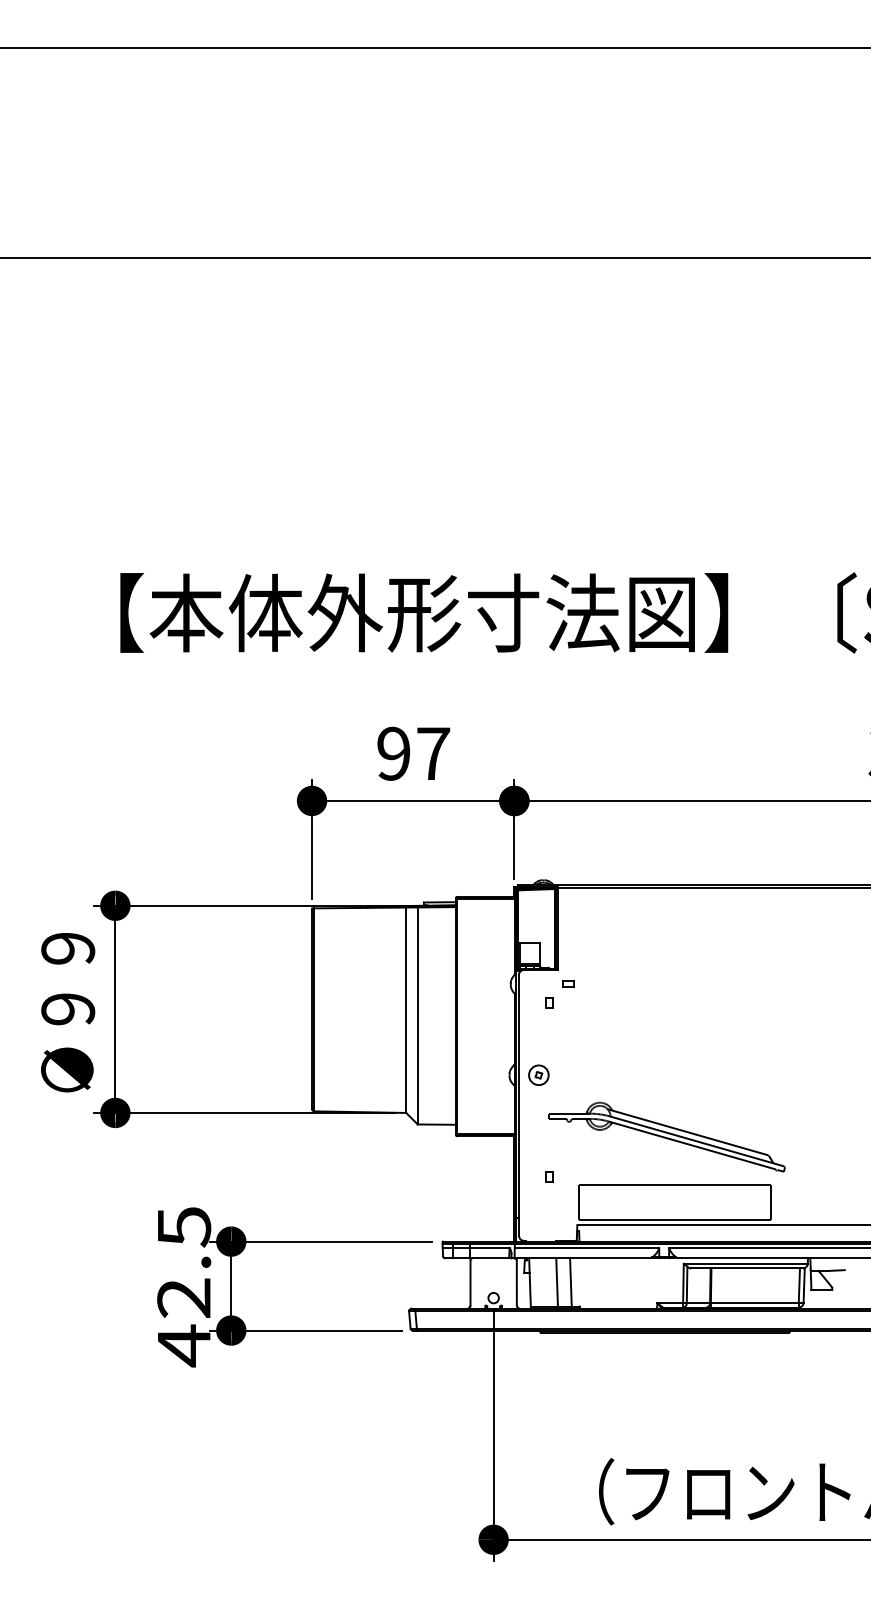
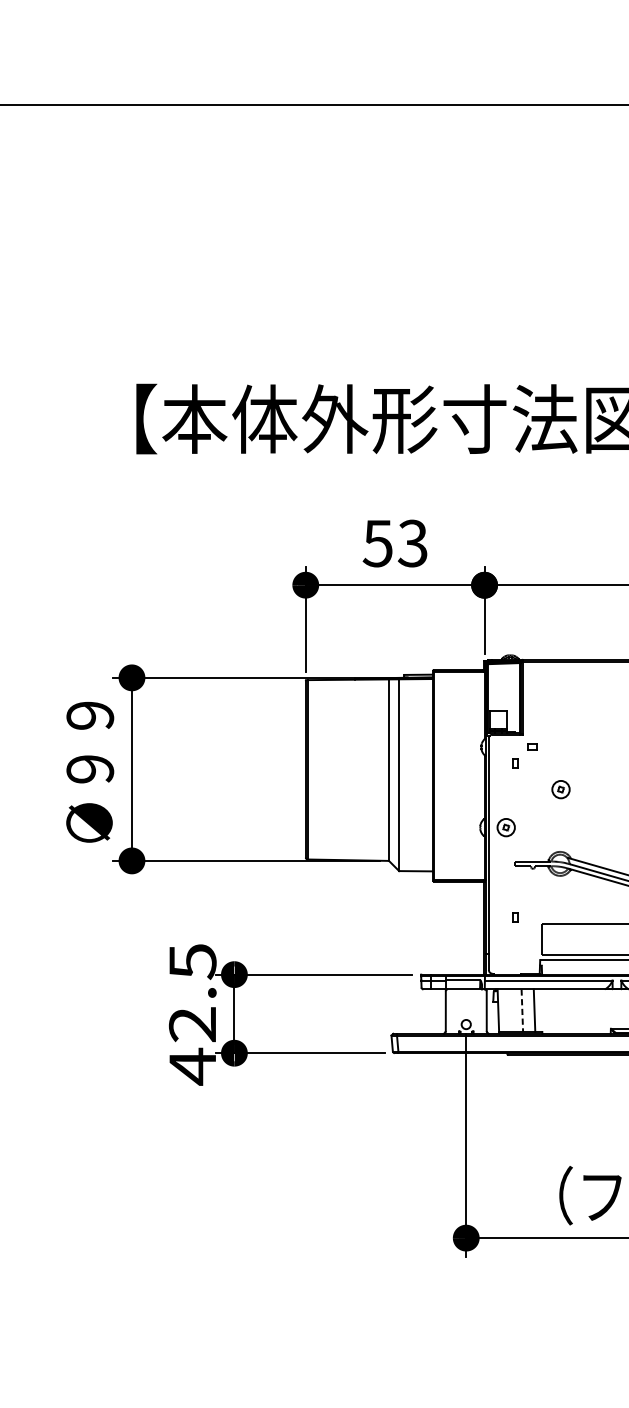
text: (413, 753) -> (395, 543), 97 -> 53
part: (600, 1031) -> (560, 788), added
line: (557, 1282) -> (522, 1010), solid -> dashed

